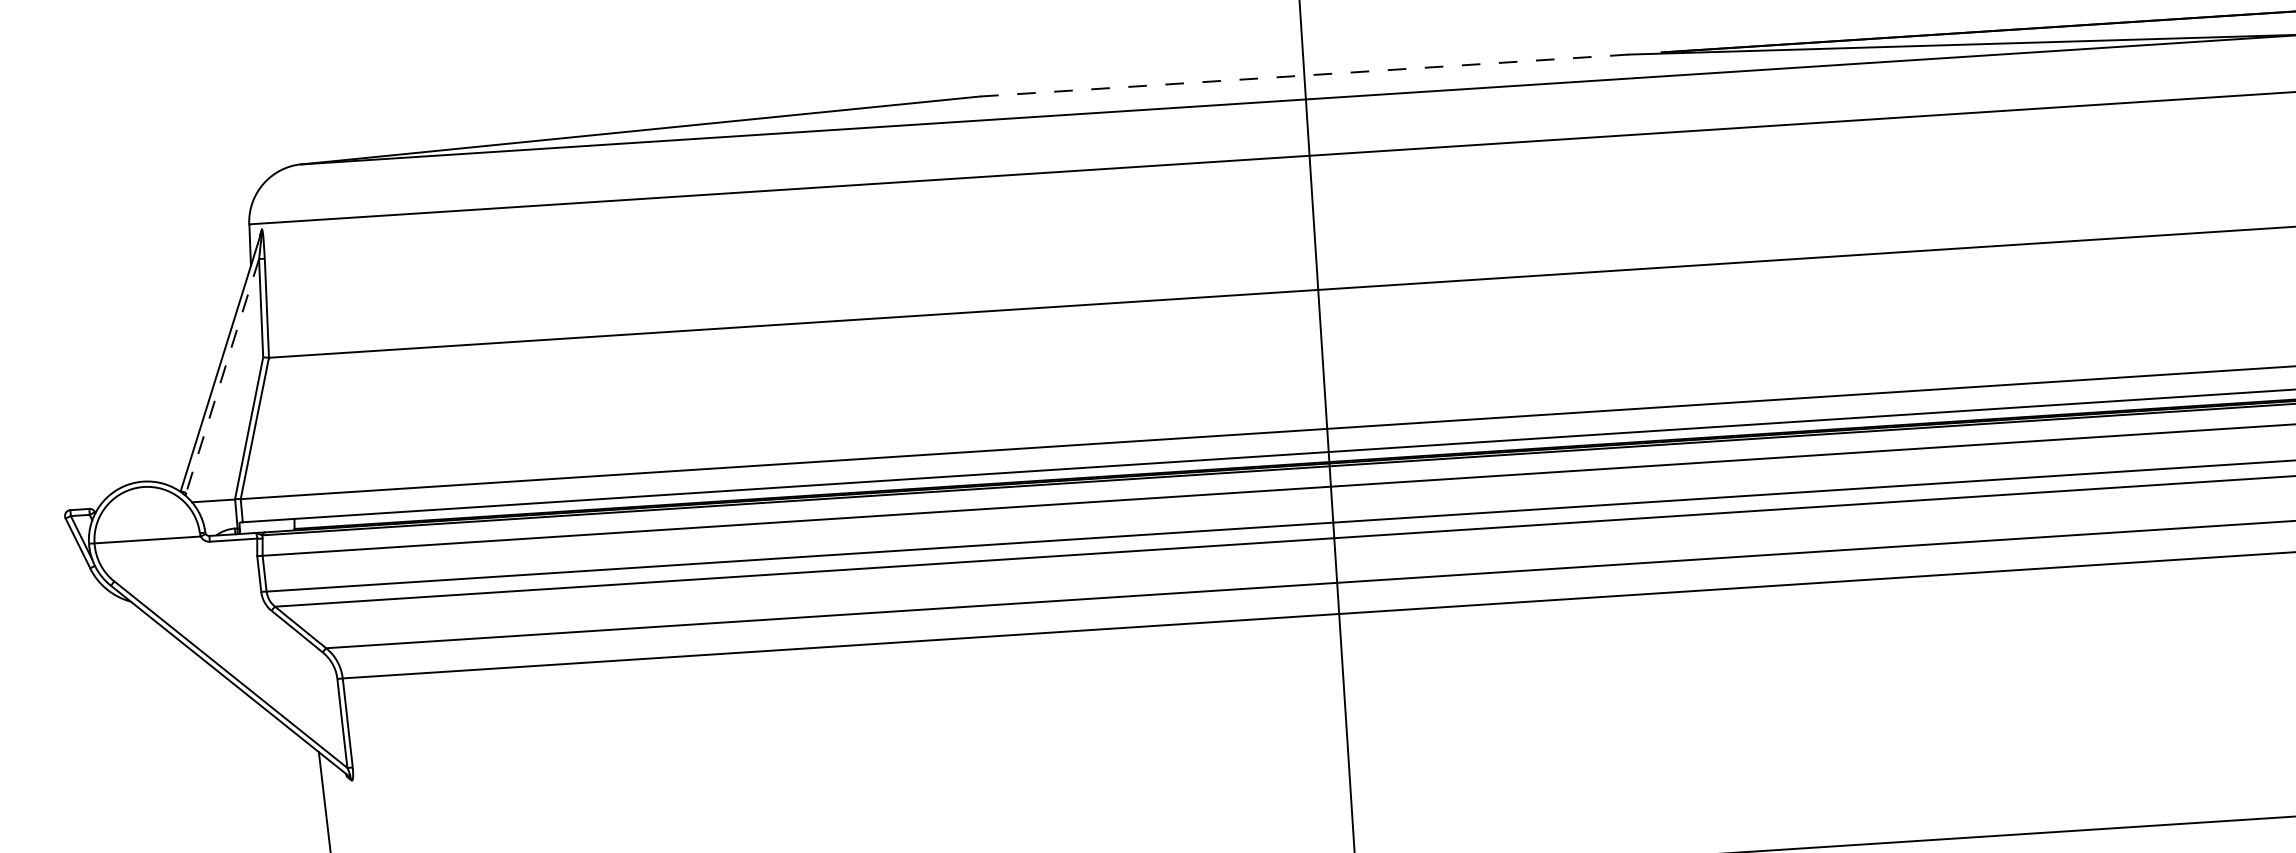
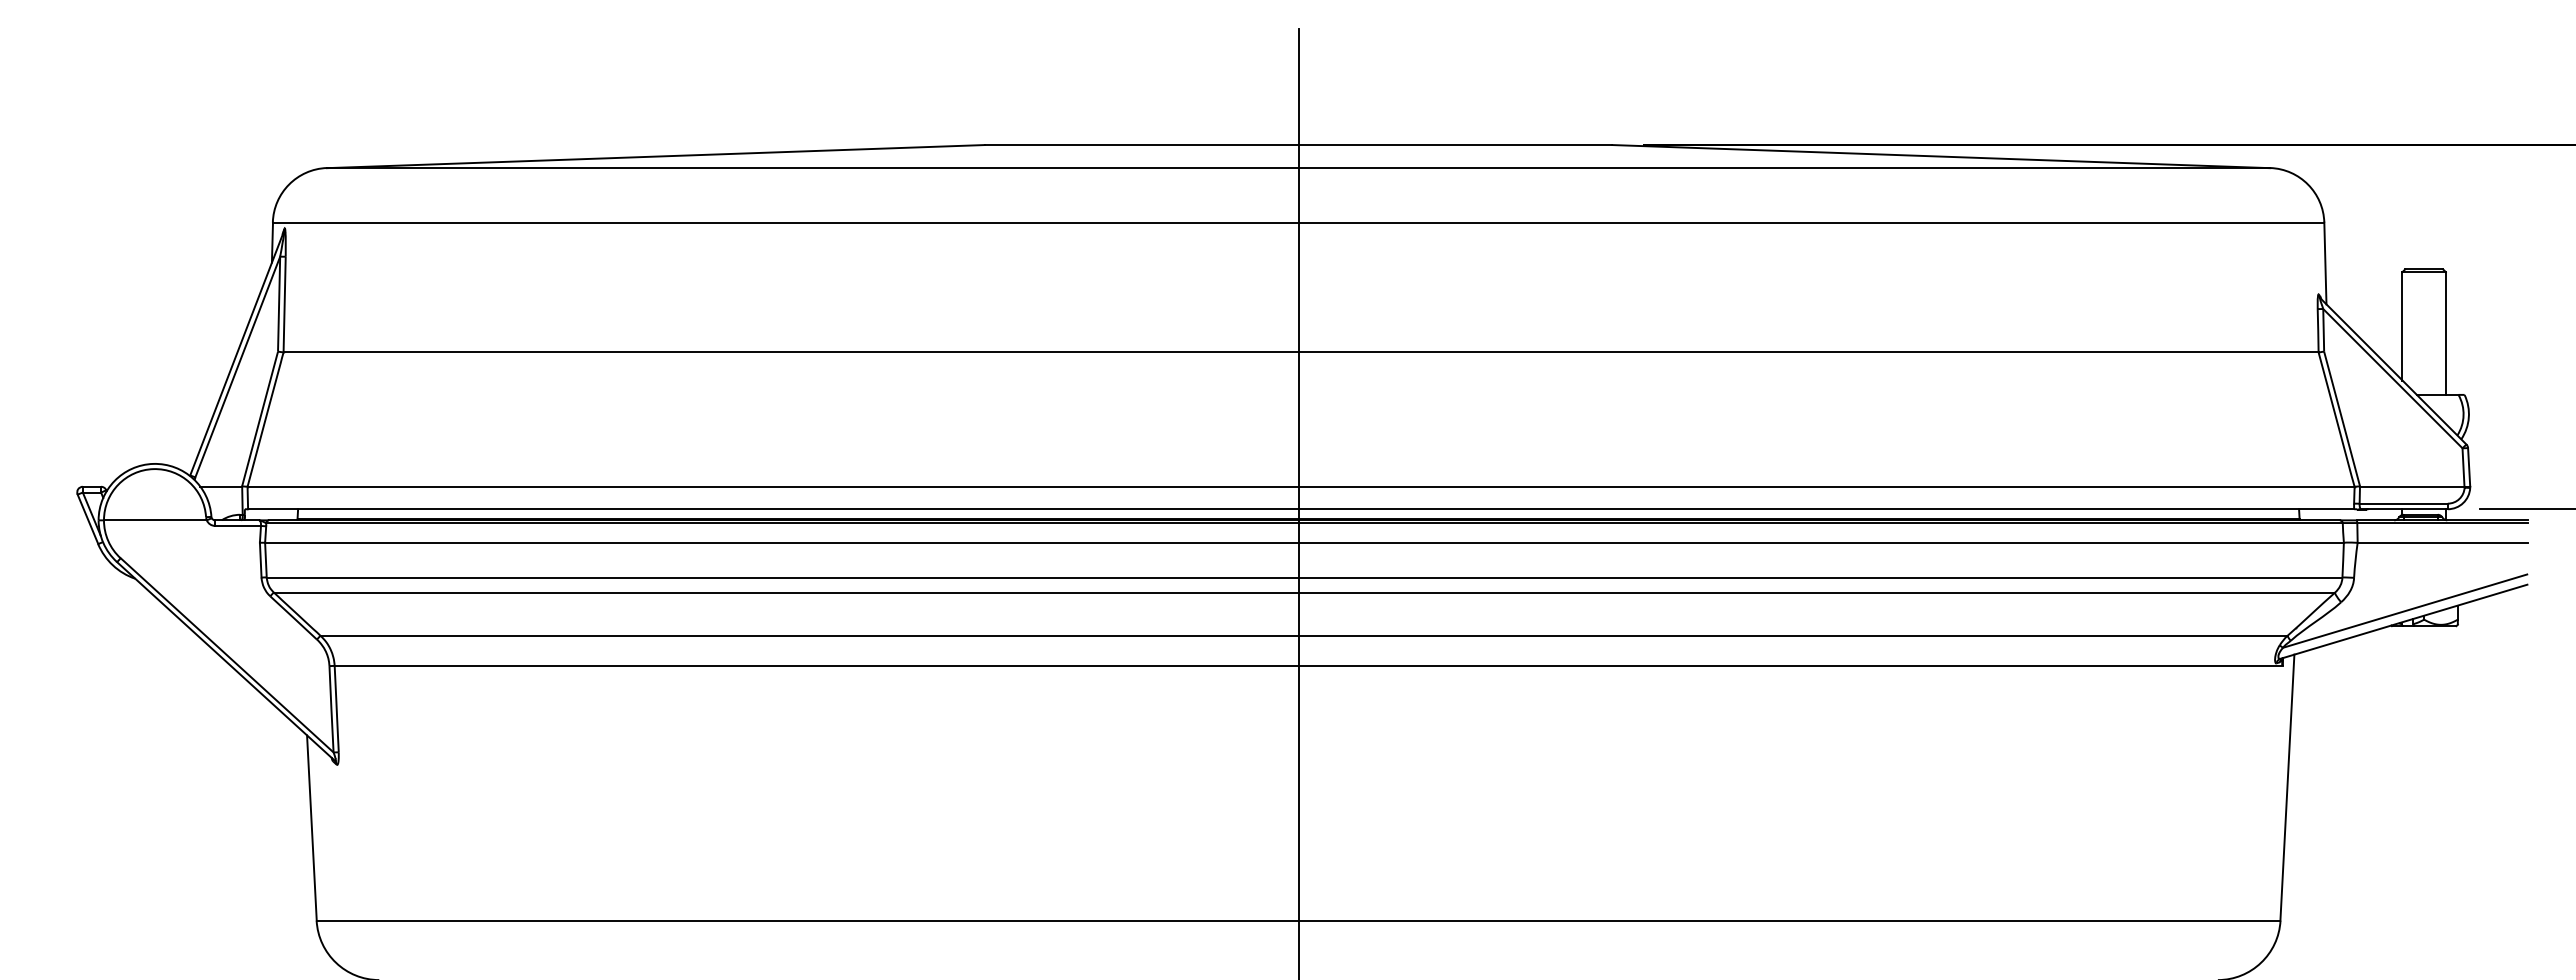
line: (1304, 76) -> (1298, 145), dashed -> solid
line: (222, 376) -> (237, 367), dashed -> solid

